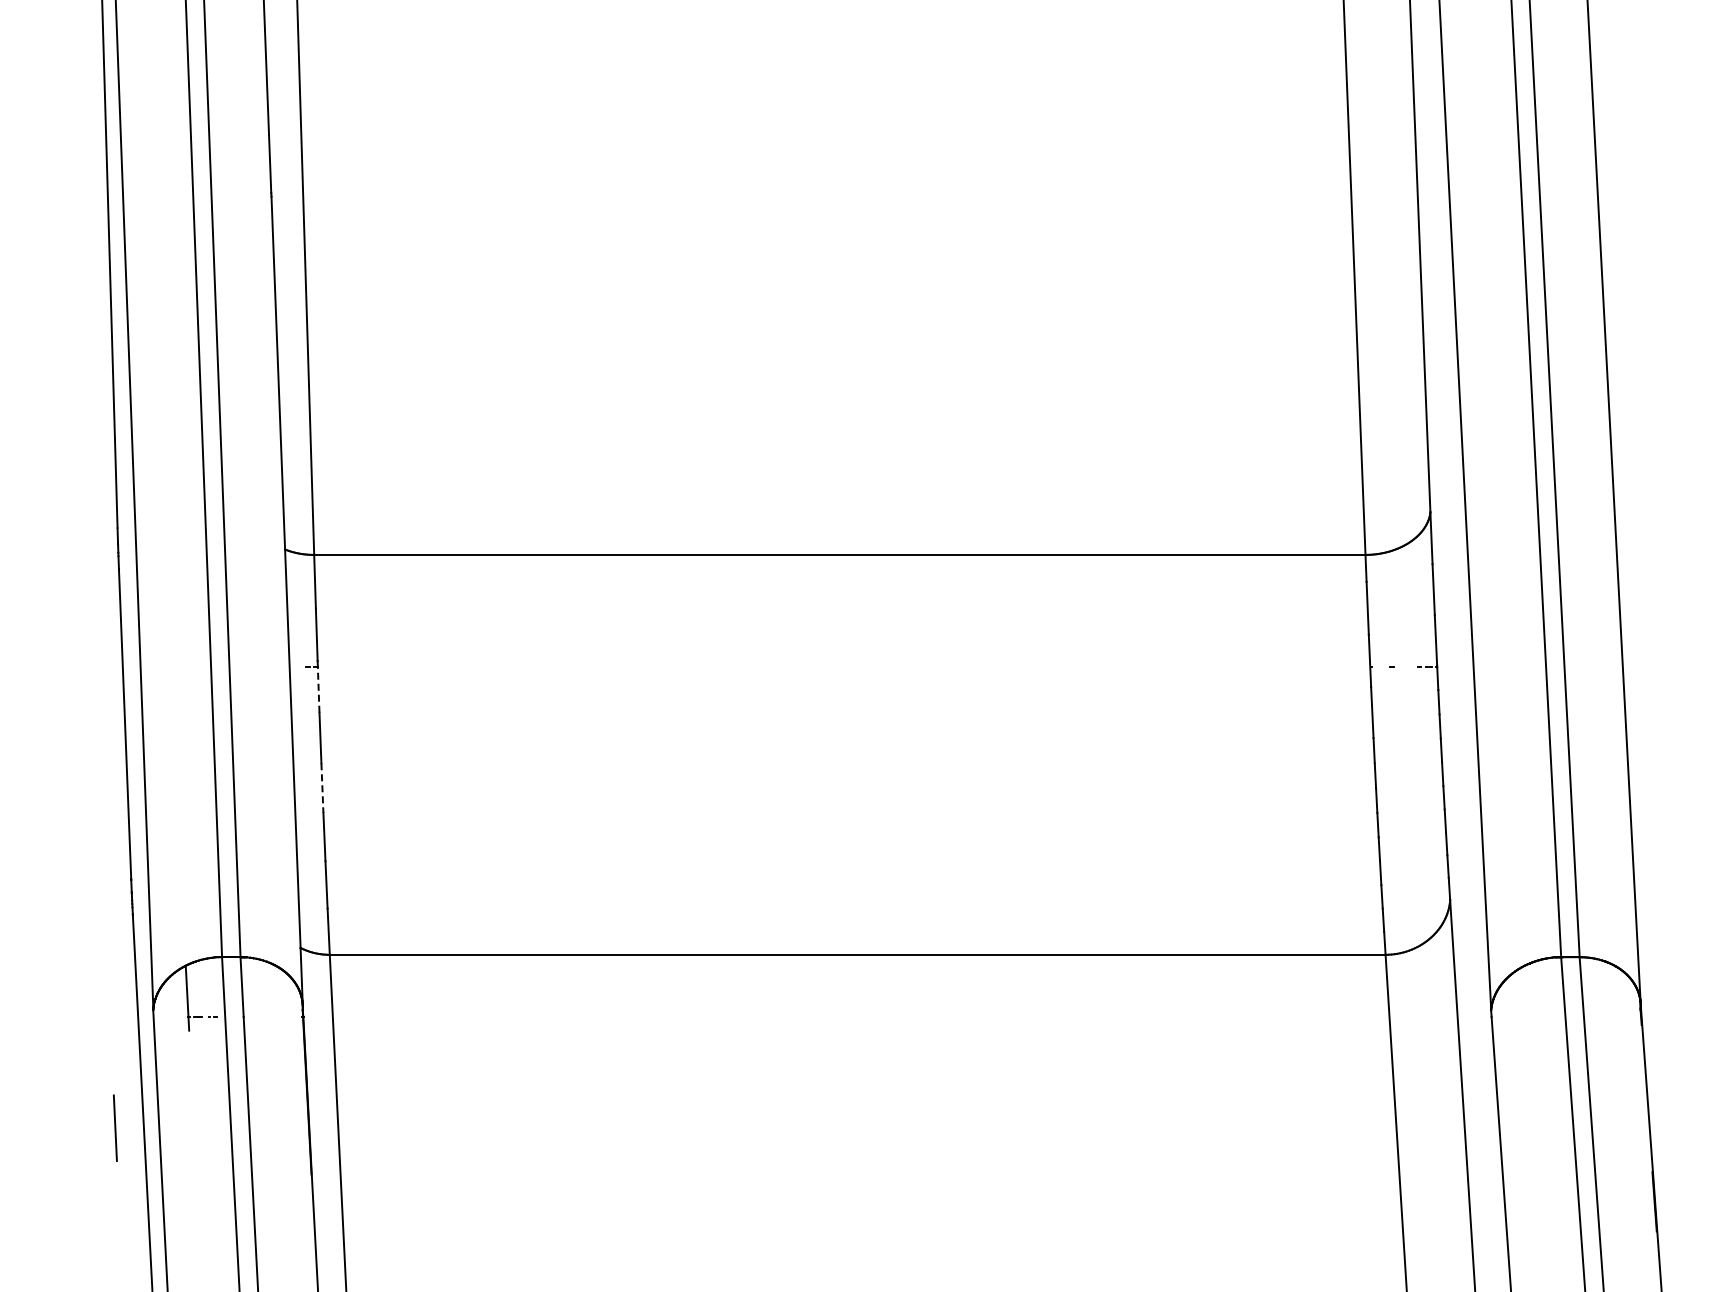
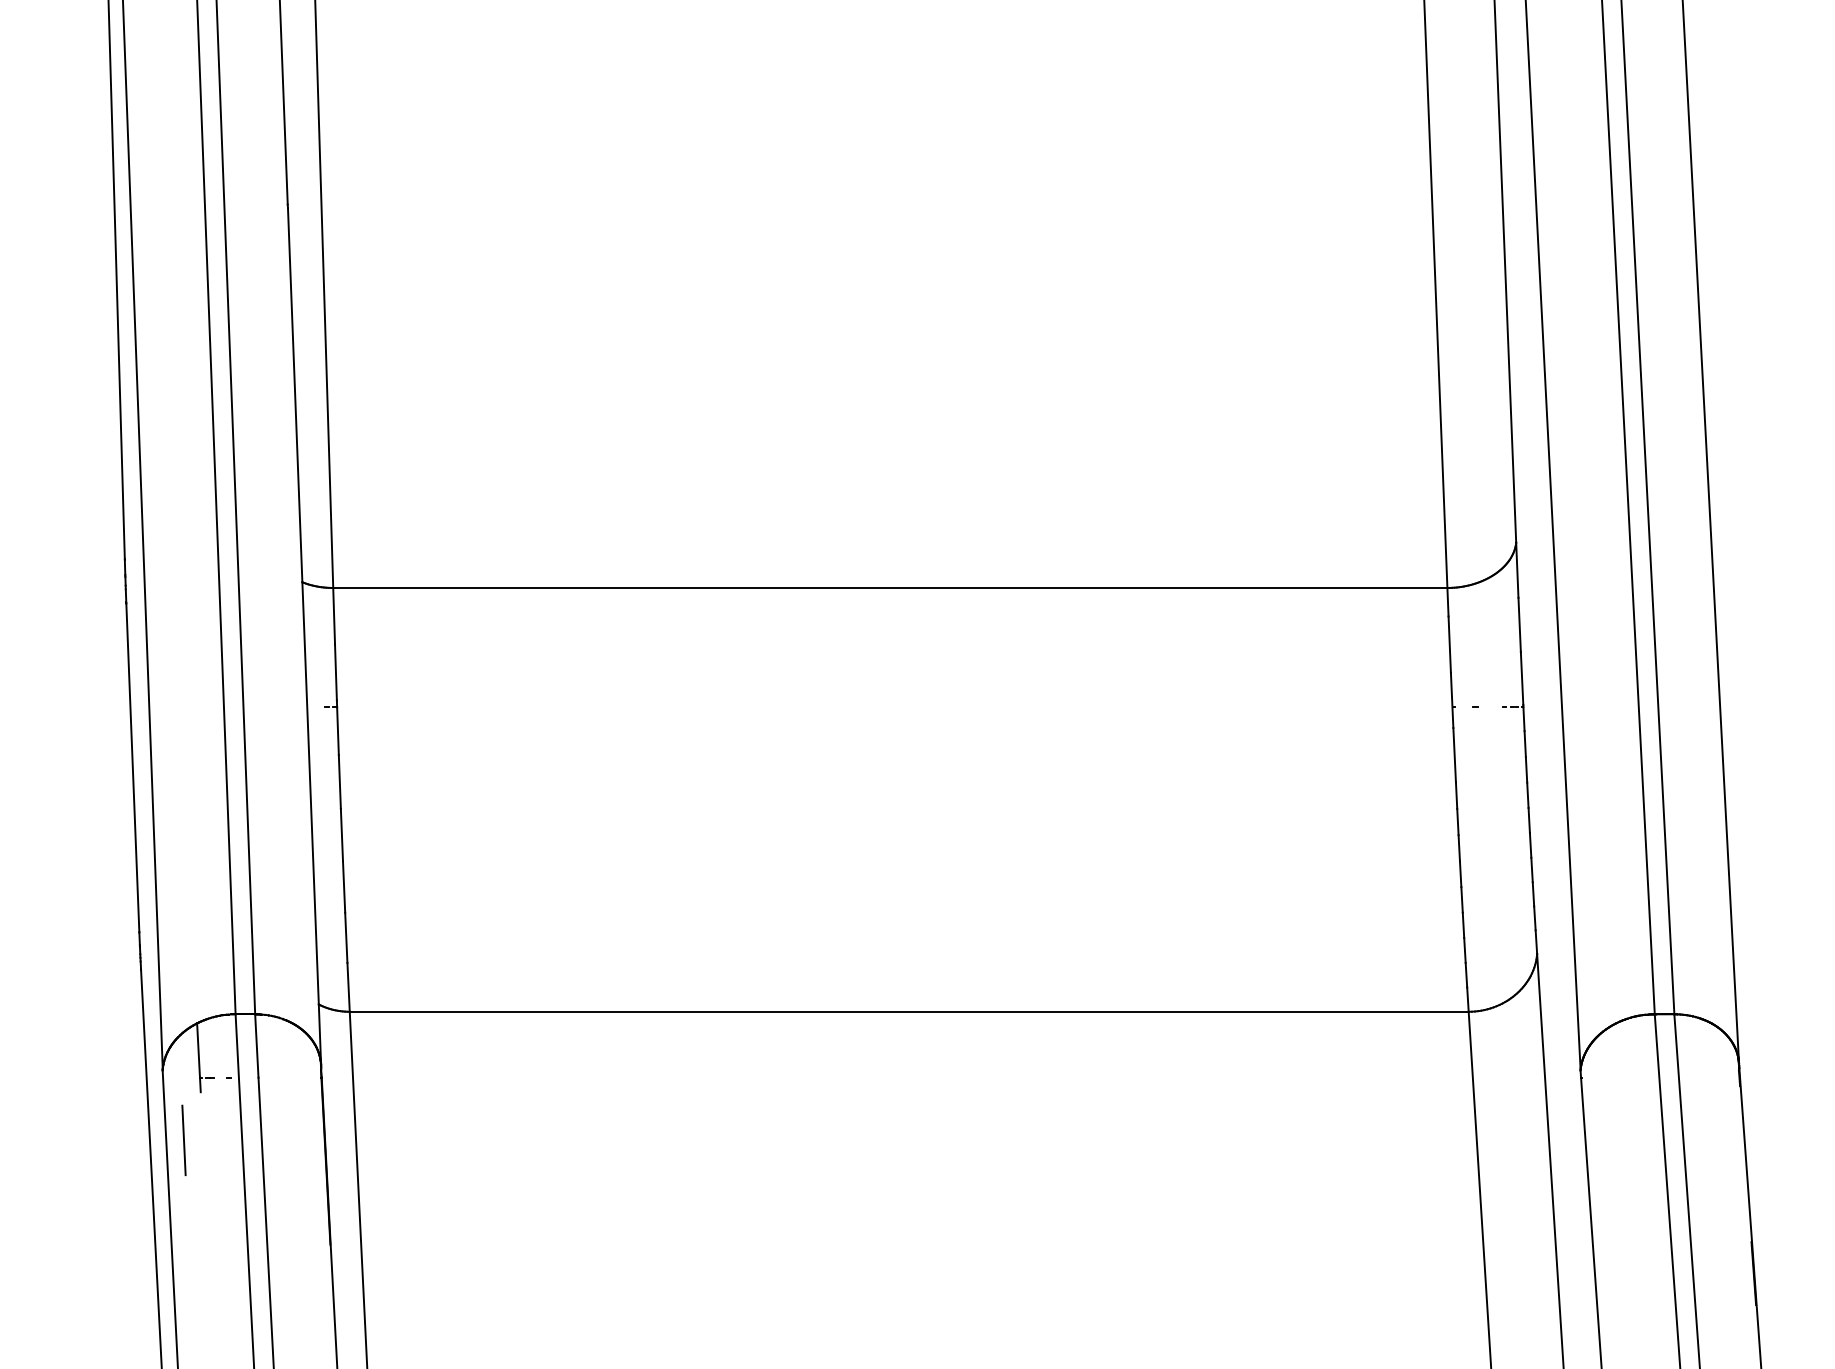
line: (318, 690) -> (337, 731), dashed -> solid
line: (322, 788) -> (342, 835), dashed -> solid
line: (115, 1127) -> (184, 1139), moved

